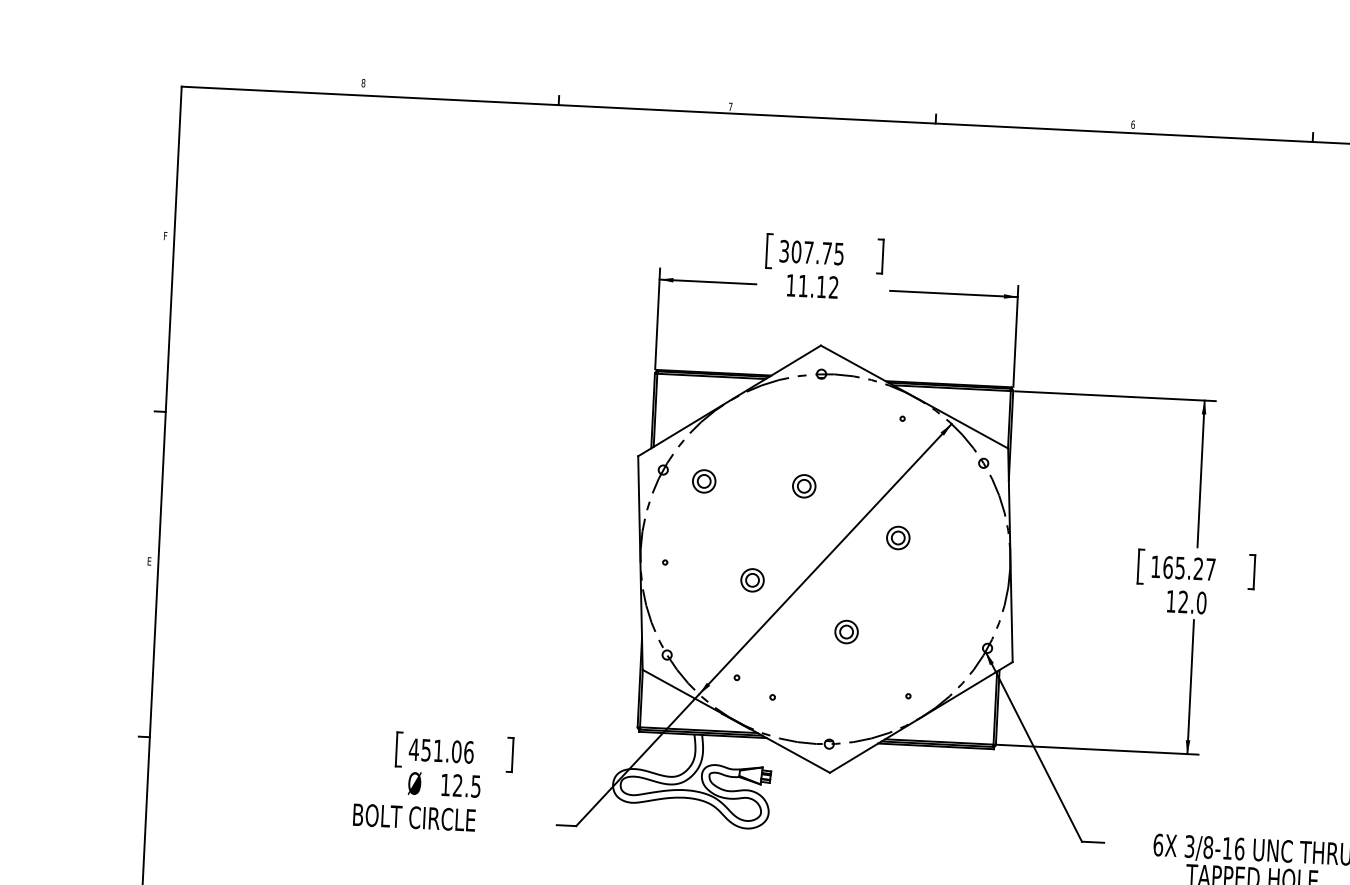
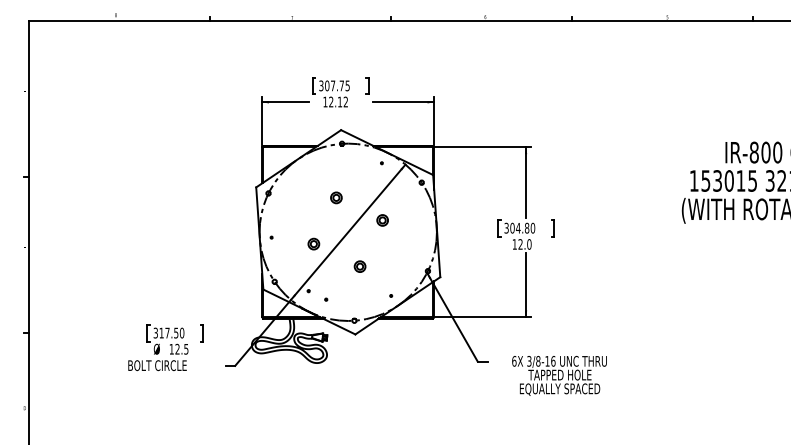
text: (803, 284) -> (331, 101), 11.12 -> 12.12
part: (704, 480) -> (288, 197), removed
text: (1182, 566) -> (519, 227), 165.27 -> 304.80
text: (440, 749) -> (168, 332), 451.06 -> 317.50

